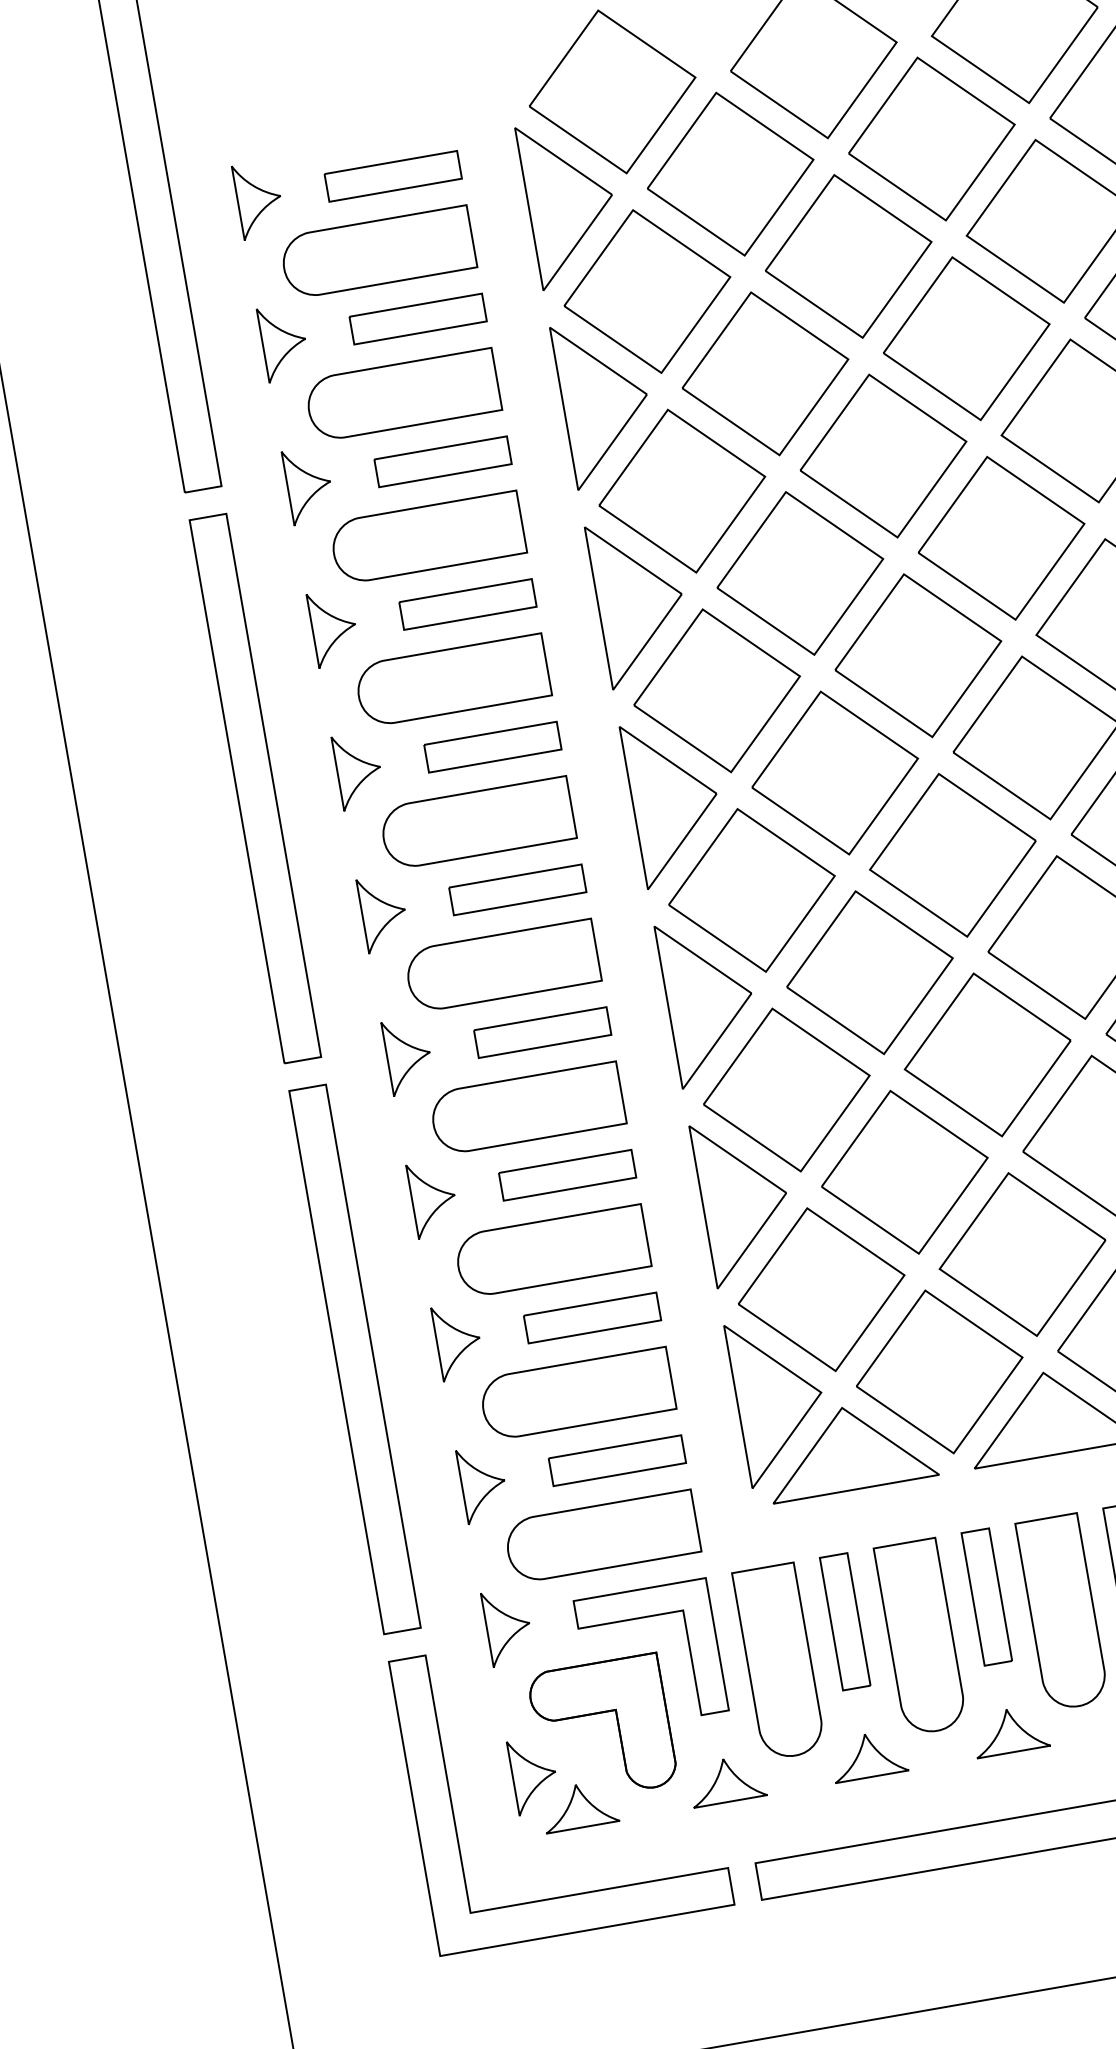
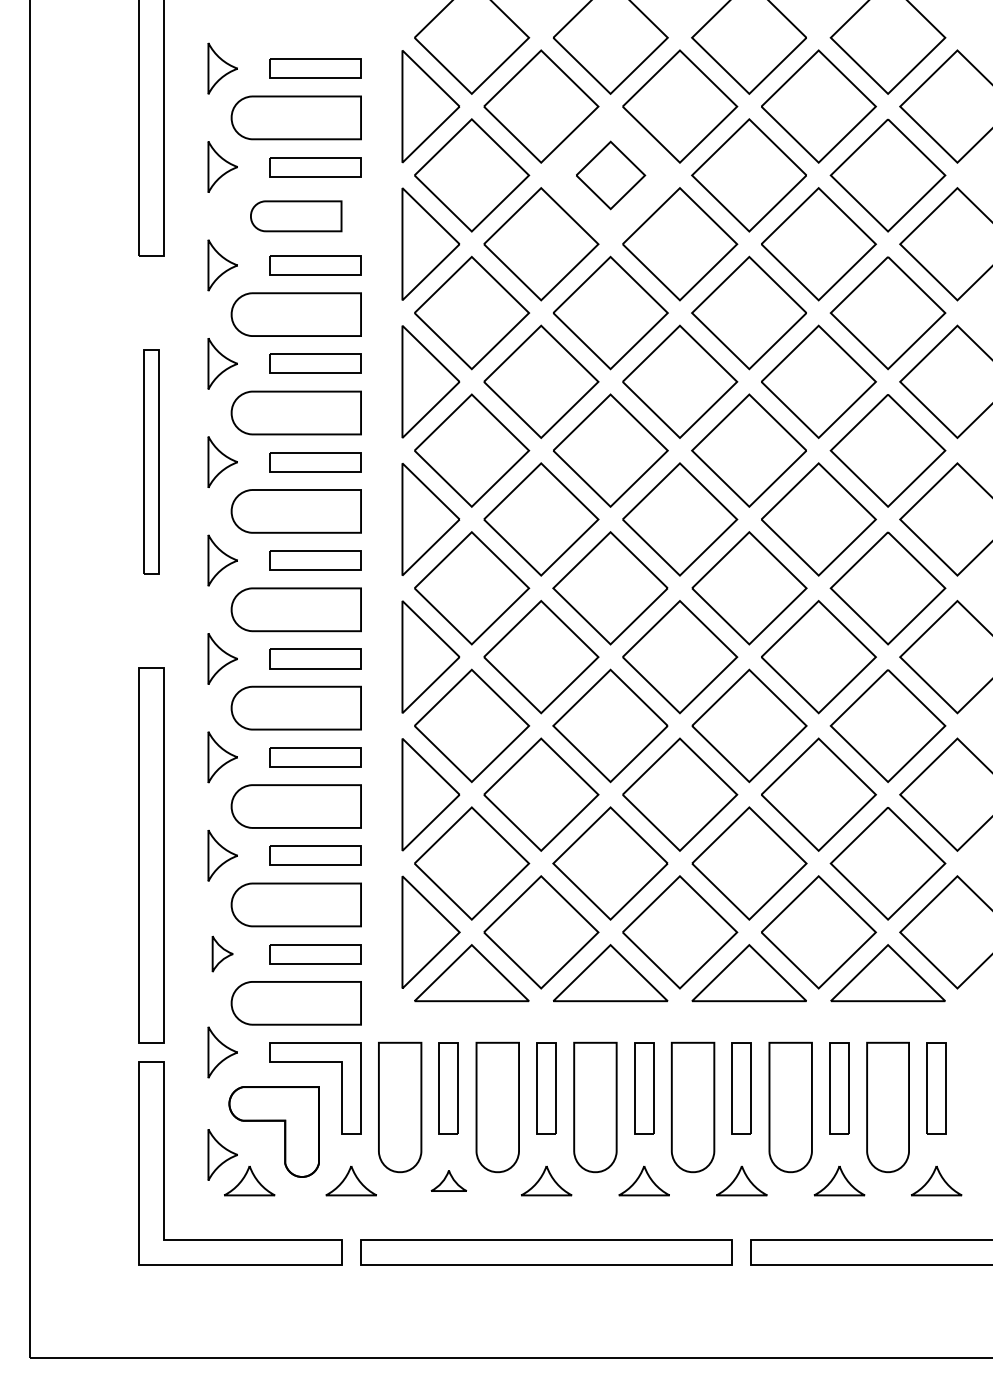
part: (848, 256) -> (610, 175), size x0.6
part: (401, 395) -> (295, 216), size x0.7
part: (255, 787) -> (151, 461), size x0.6
part: (482, 1483) -> (222, 953), size x0.7
part: (867, 1755) -> (448, 1180), size x0.7

